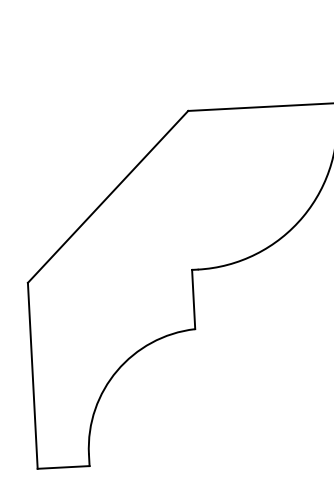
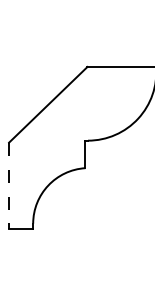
line: (33, 377) -> (9, 186), solid -> dashed

